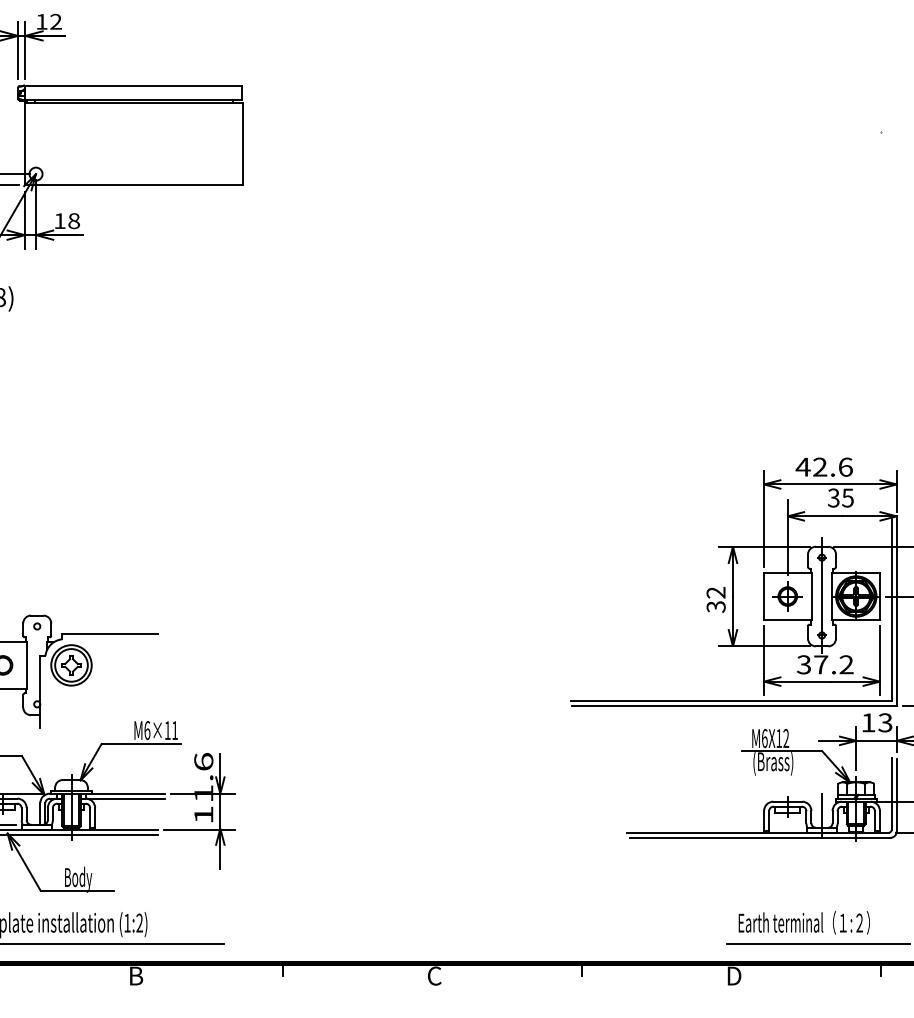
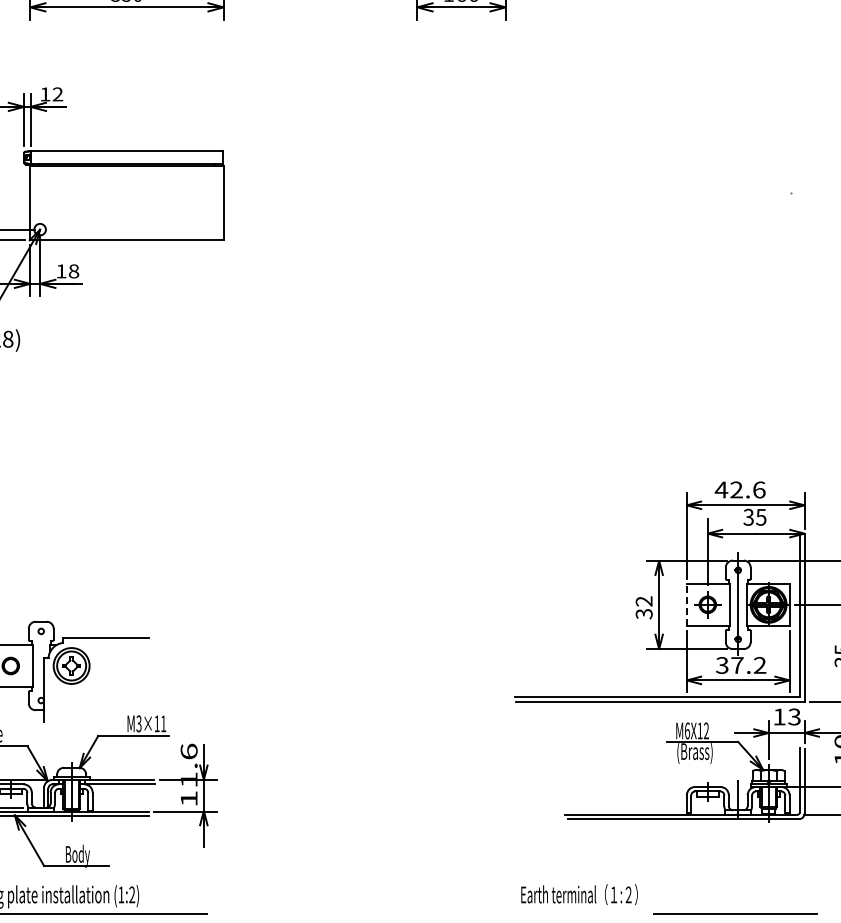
line: (763, 596) -> (686, 604), solid -> dashed
text: (146, 730) -> (138, 723), M6×11 -> M3×11
text: (804, 922) -> (579, 894), moved

